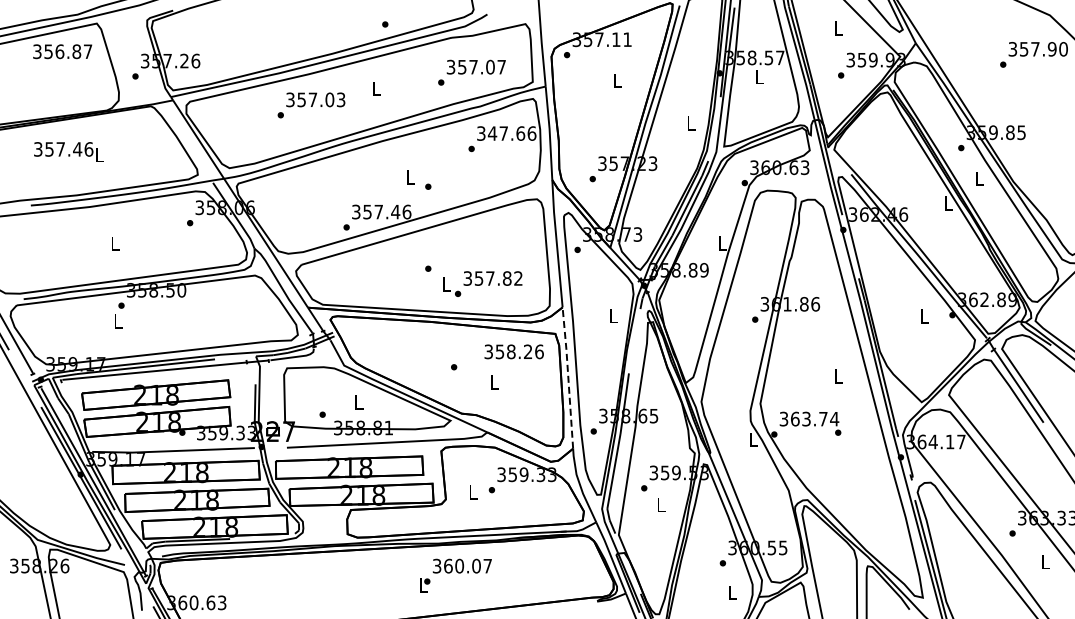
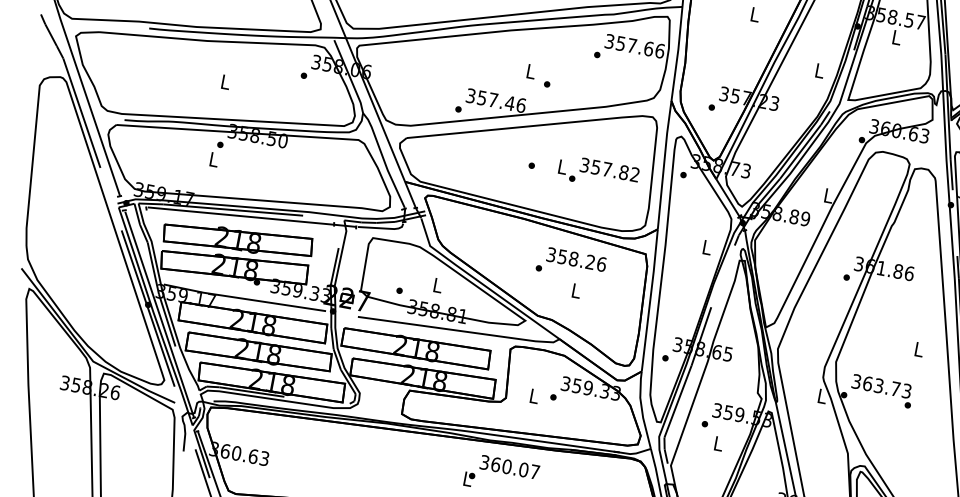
text: (492, 133) -> (620, 43), 347.66 -> 357.66
text: (482, 283) -> (598, 172), moved
text: (513, 351) -> (576, 259), moved
line: (568, 377) -> (650, 299), dashed -> solid
text: (834, 418) -> (906, 390), 363.74 -> 363.73

